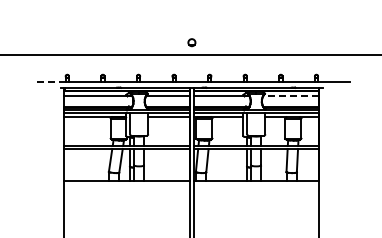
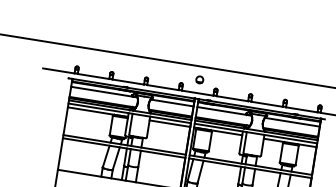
part: (191, 42) -> (199, 79), moved
line: (49, 82) -> (58, 71), dashed -> solid
line: (290, 96) -> (291, 122), dashed -> solid

